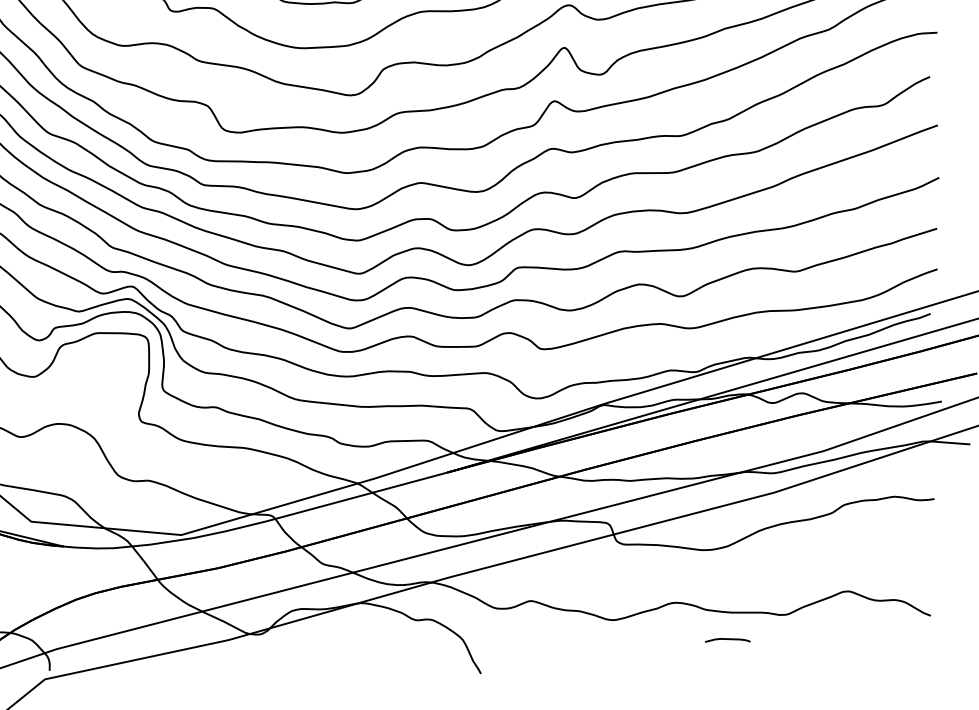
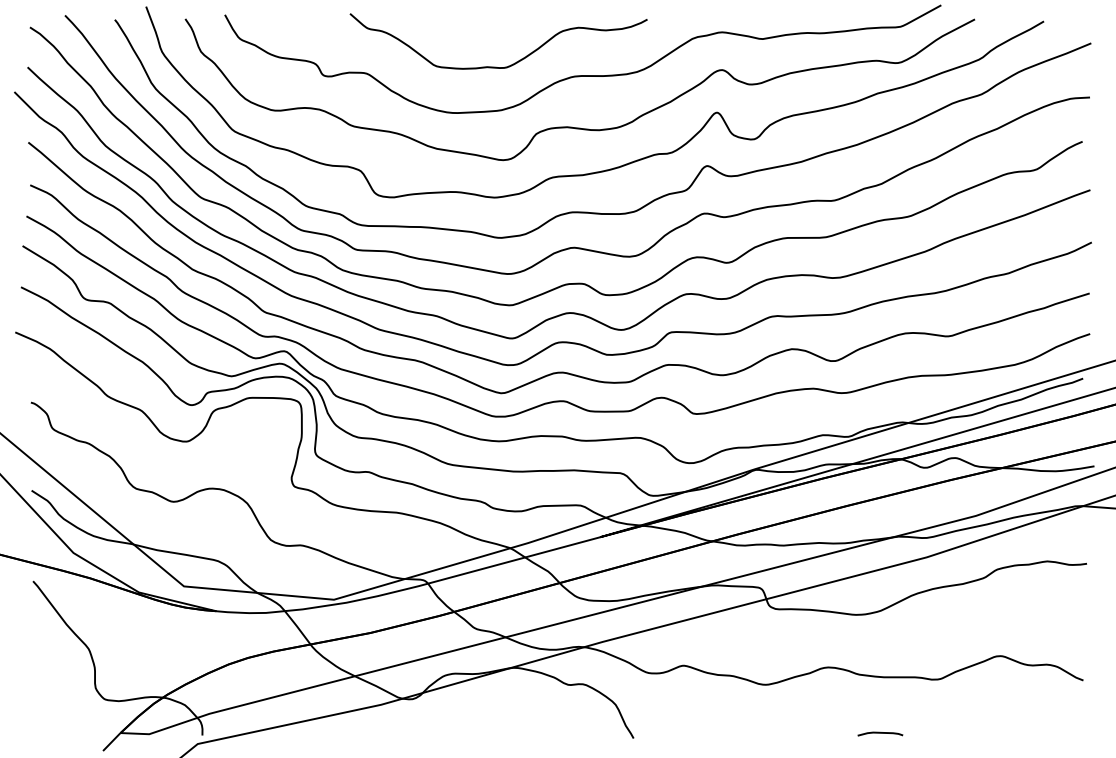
curve: (727, 639) -> (880, 733), moved

